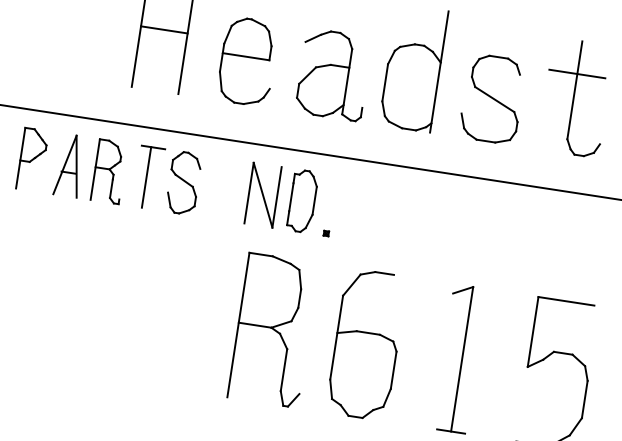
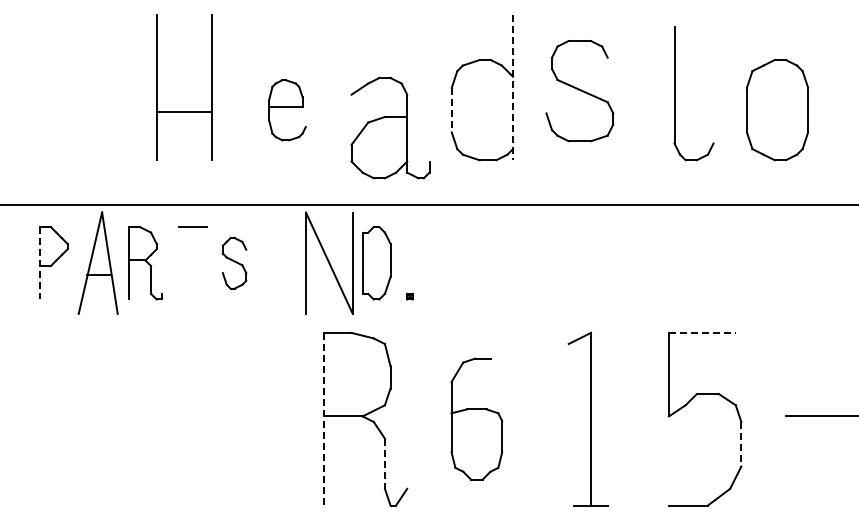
line: (164, 29) -> (184, 111), moved
part: (247, 62) -> (287, 110), size x0.6
line: (439, 72) -> (513, 88), solid -> dashed
line: (577, 73) -> (674, 65), removed
part: (333, 75) -> (390, 128), moved
line: (384, 83) -> (451, 110), solid -> dashed
part: (492, 99) -> (579, 91), moved
line: (20, 158) -> (39, 263), solid -> dashed
part: (69, 165) -> (97, 263), size x1.4
line: (146, 177) -> (190, 263), removed
part: (183, 183) -> (234, 263), size x0.7
part: (262, 195) -> (328, 263), size x1.4
line: (566, 300) -> (702, 332), solid -> dashed
line: (238, 325) -> (323, 419), solid -> dashed
part: (366, 344) -> (476, 418), size x0.7
line: (283, 370) -> (384, 464), solid -> dashed
line: (584, 399) -> (741, 444), solid -> dashed

